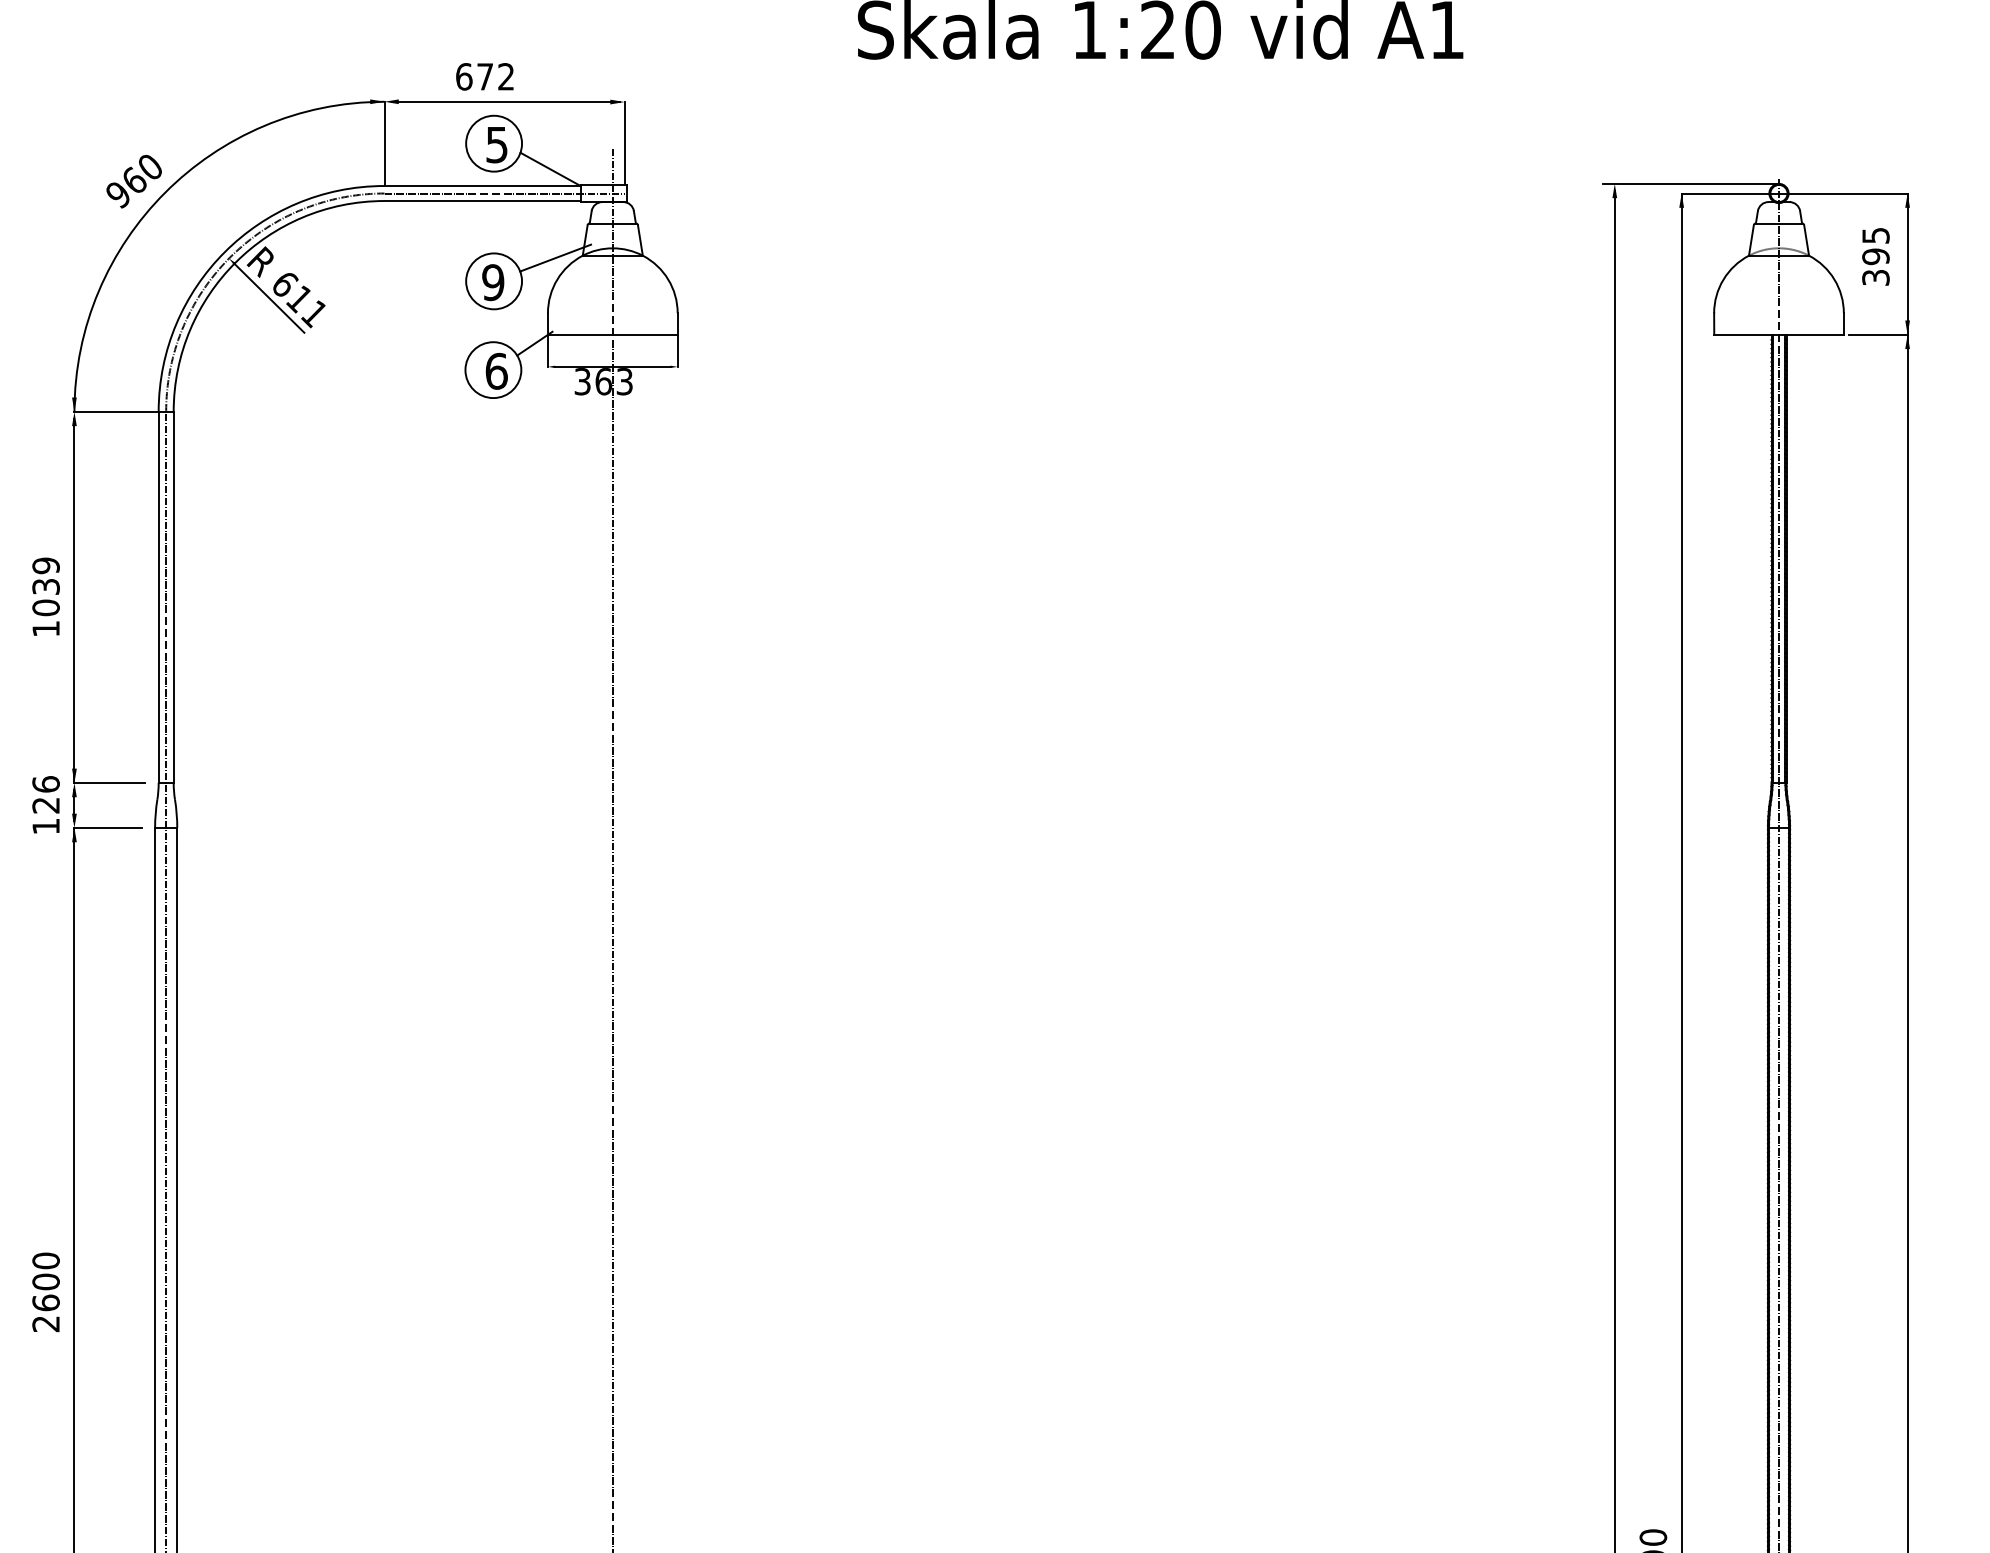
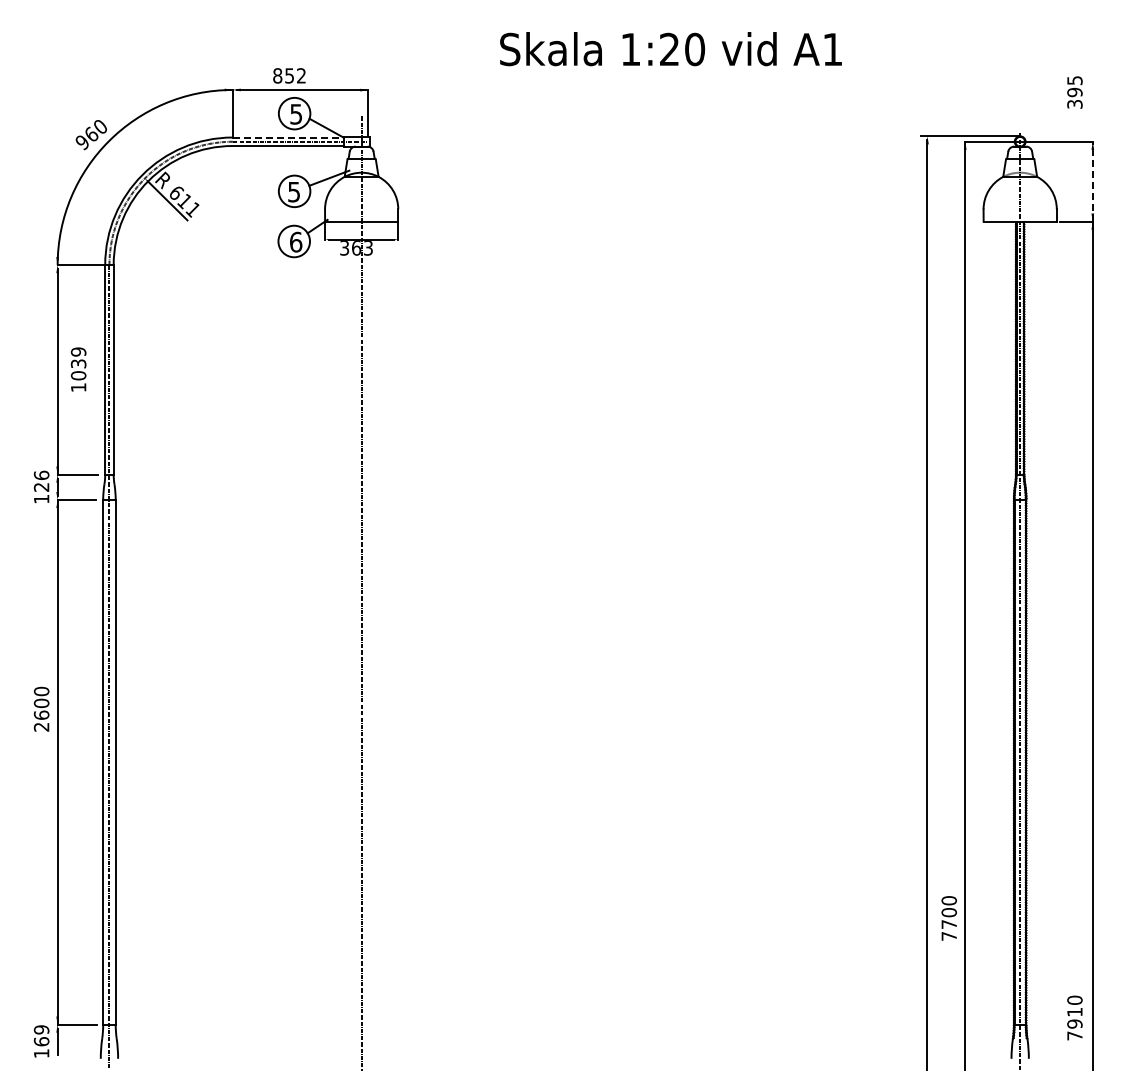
text: (474, 76) -> (283, 75), 672 -> 852
line: (483, 185) -> (288, 137), solid -> dashed
text: (1875, 256) -> (1074, 92), moved
line: (1907, 263) -> (1092, 181), solid -> dashed
text: (492, 281) -> (293, 191), 9 -> 5
text: (45, 596) -> (78, 369), moved
text: (45, 1290) -> (41, 708), moved

